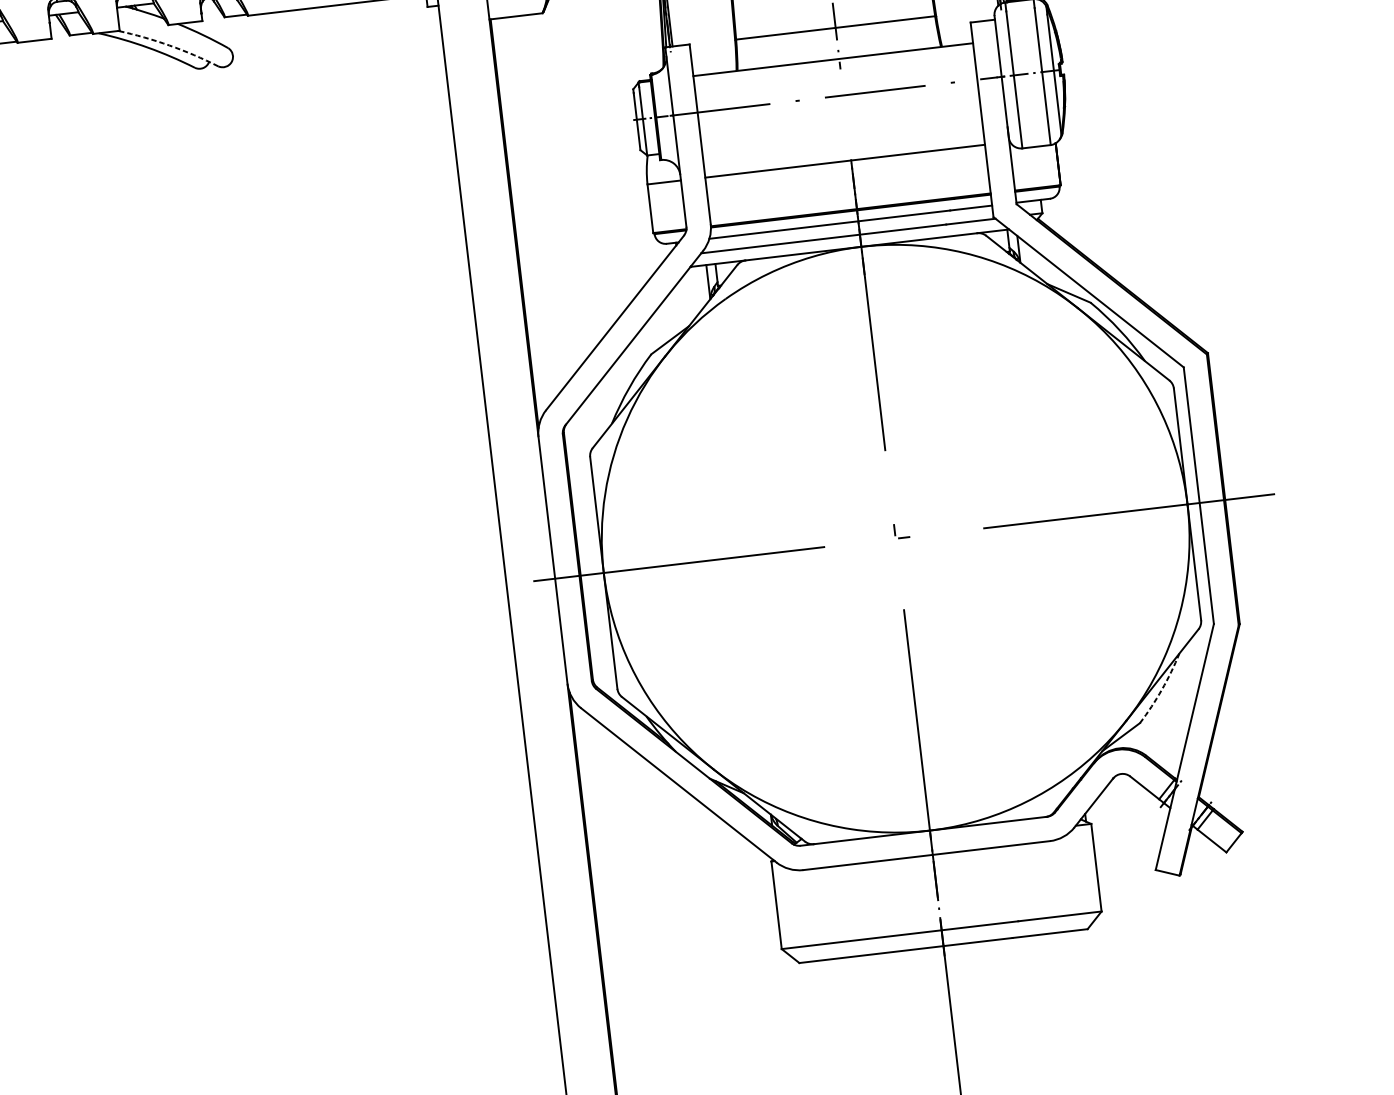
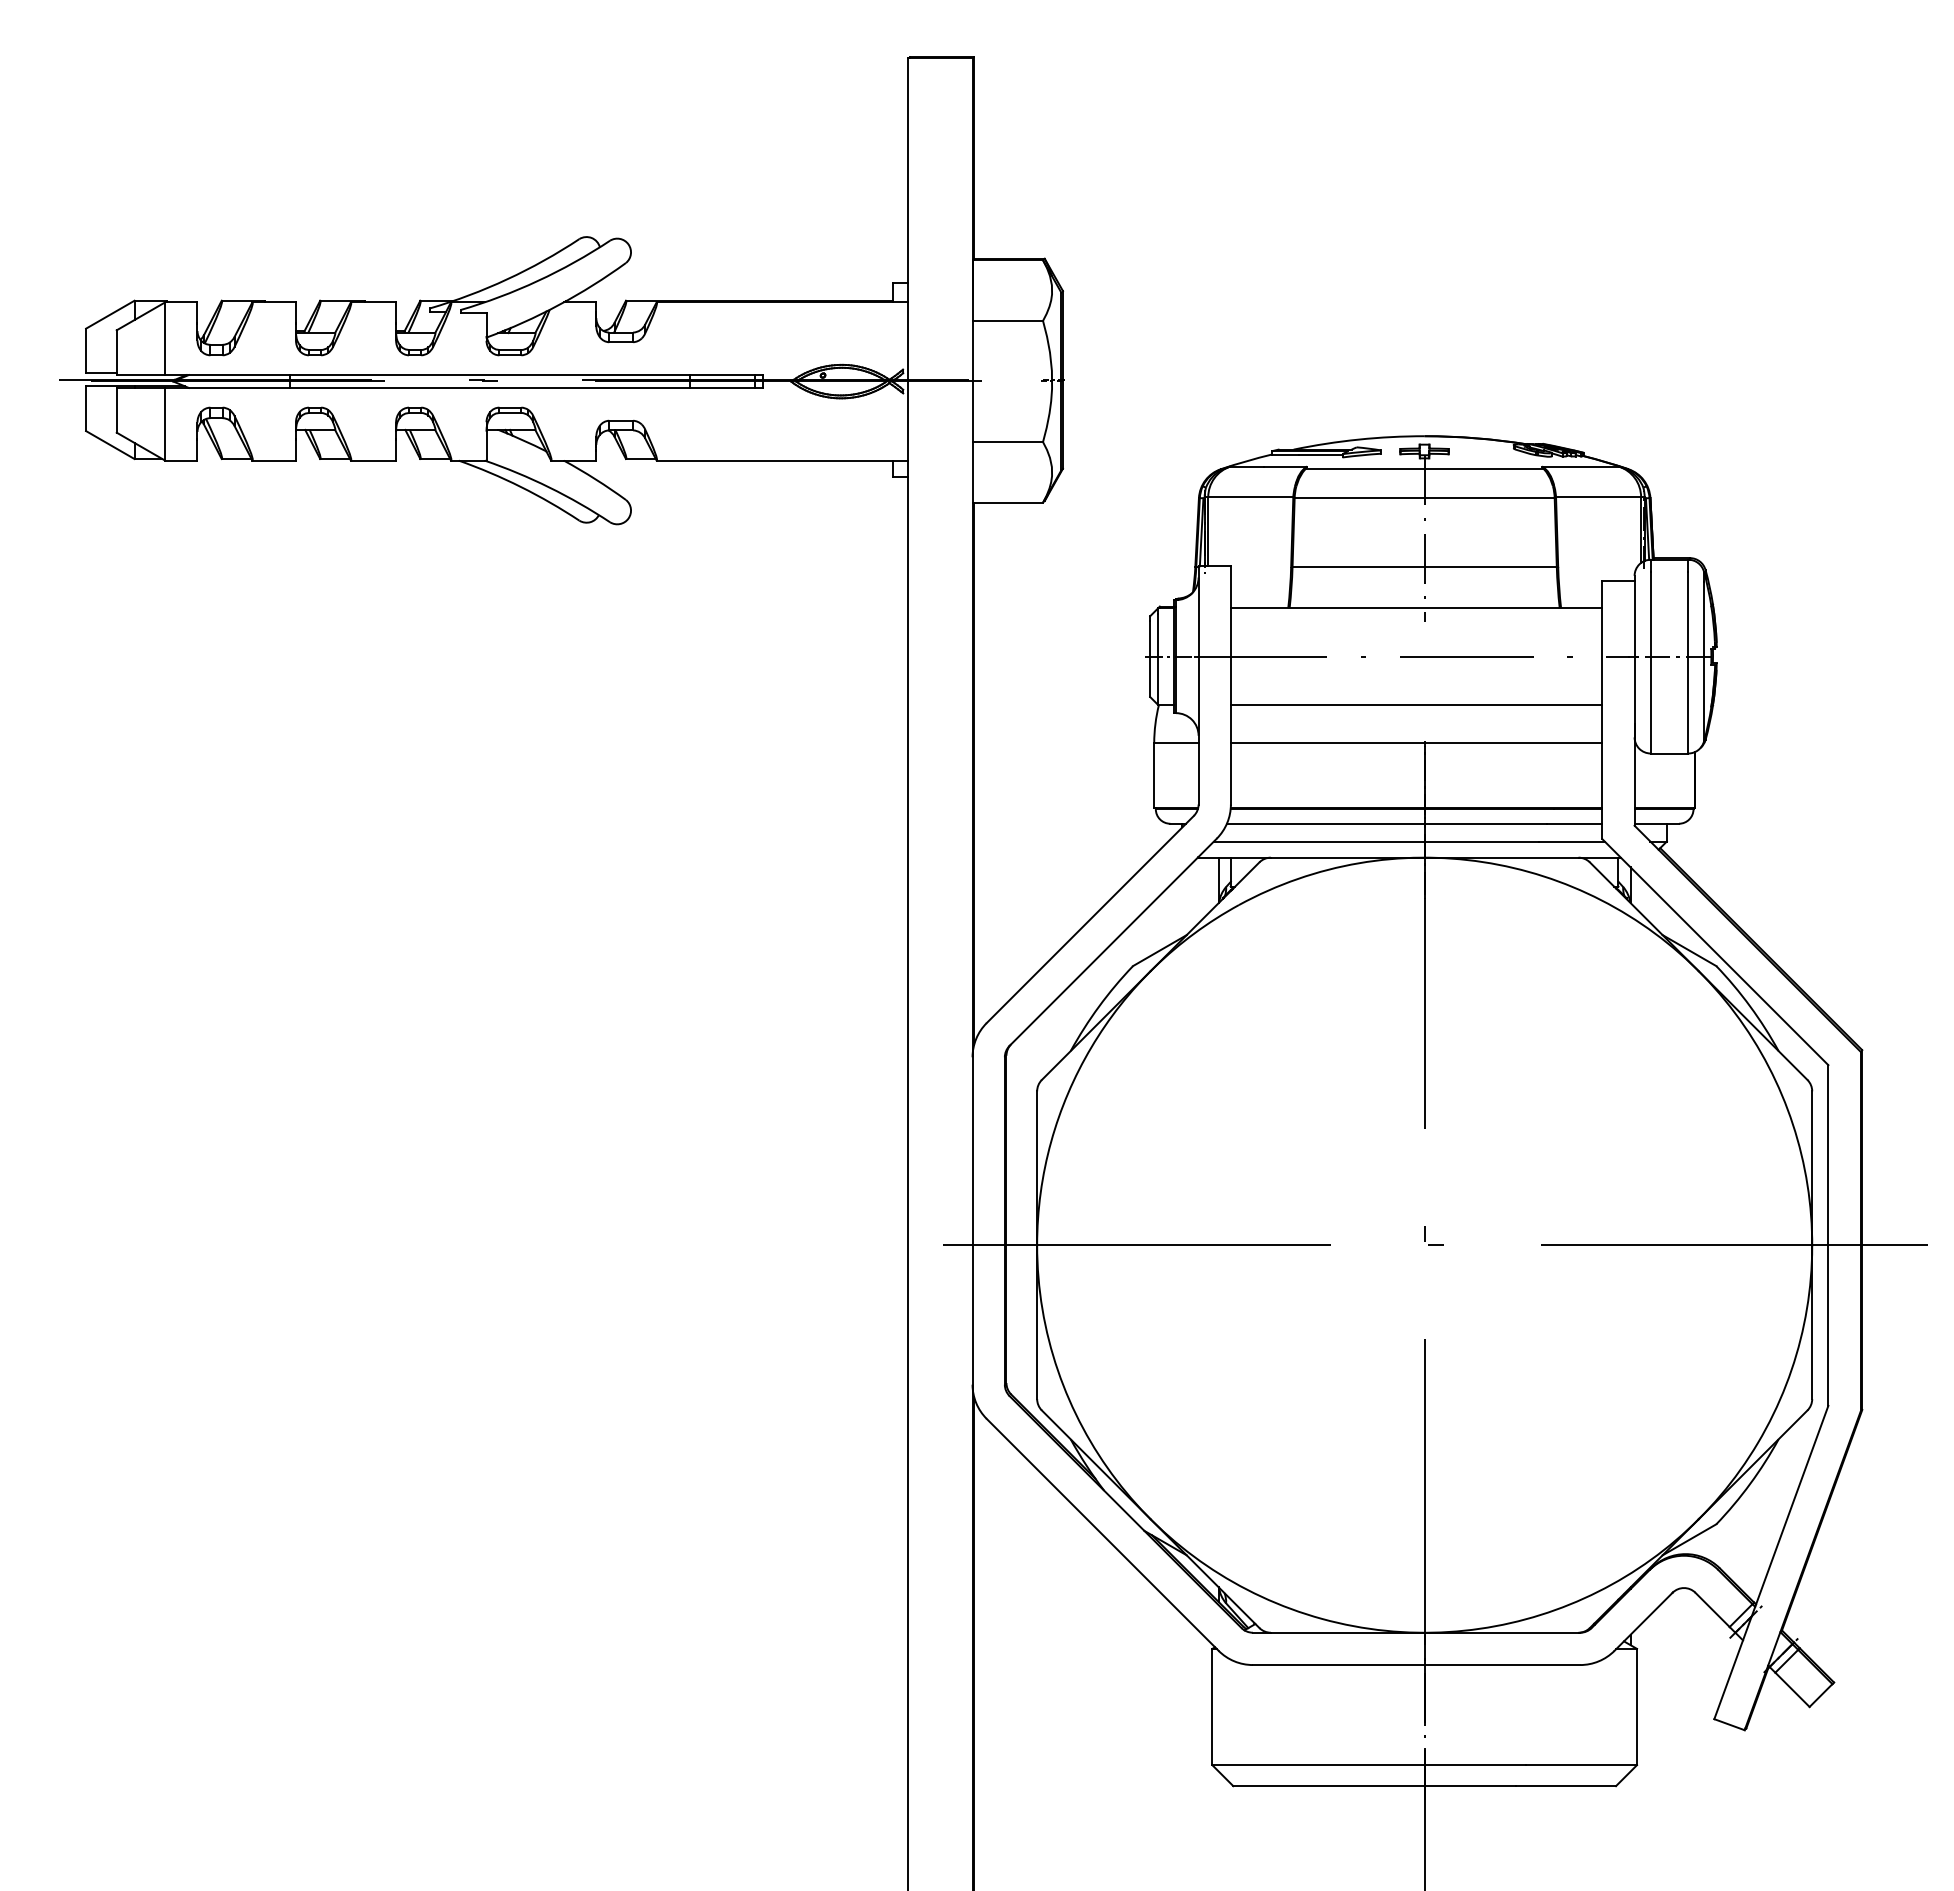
arc: (169, 45) -> (549, 487), dashed -> solid
line: (841, 132) -> (1416, 705), added
arc: (1162, 689) -> (1750, 1483), dashed -> solid

